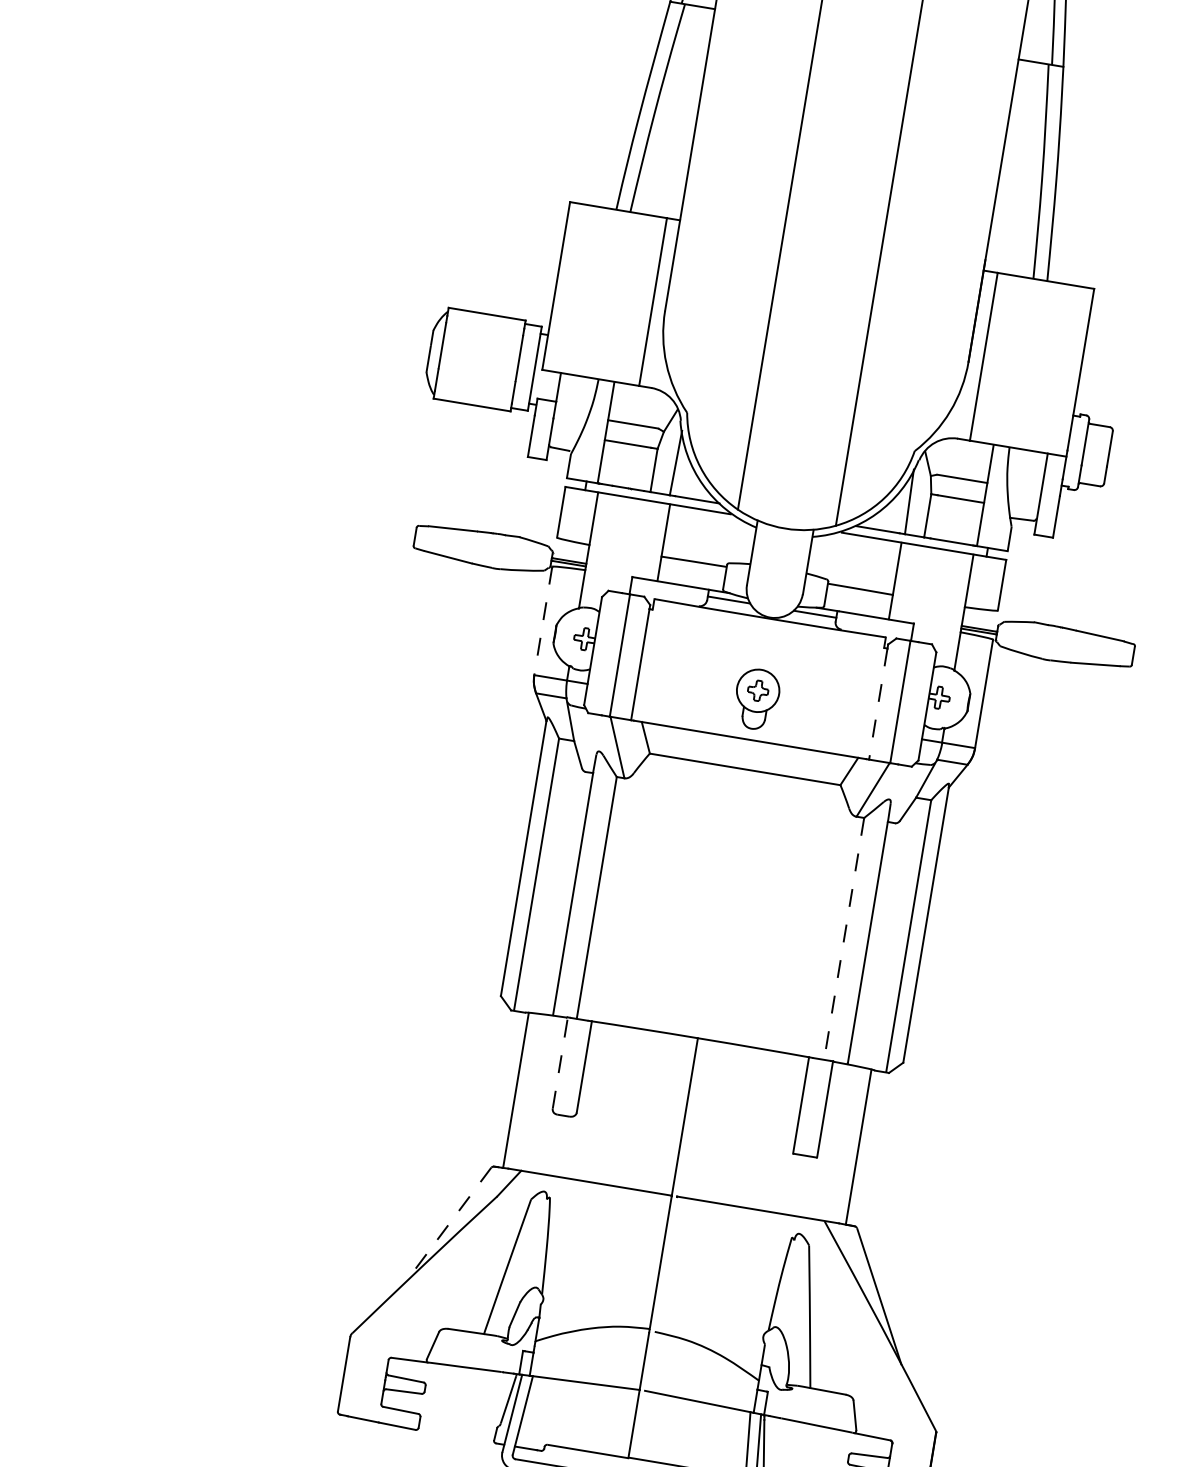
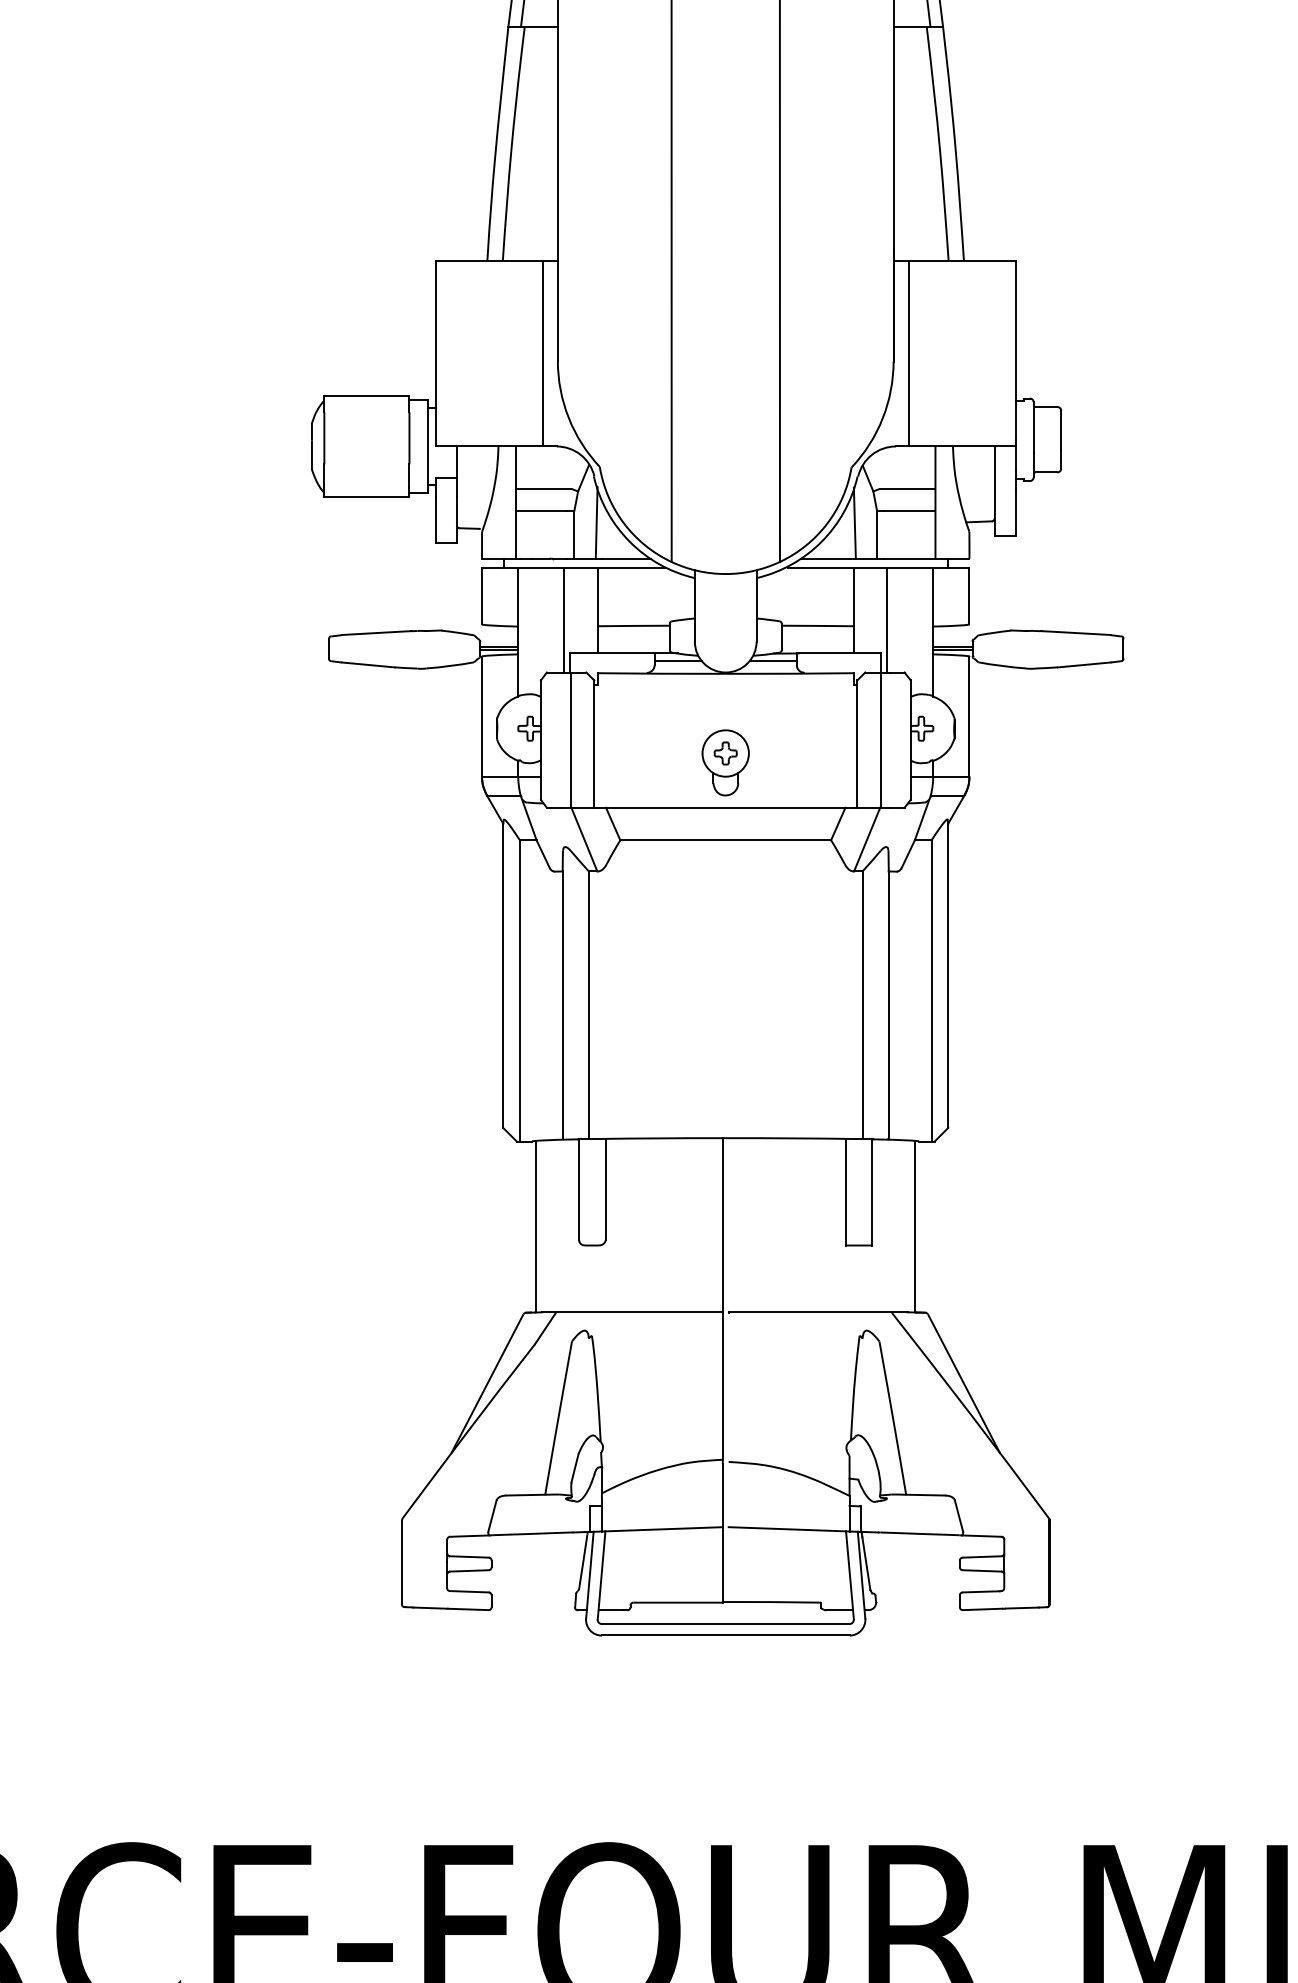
line: (632, 546) -> (564, 620), added
line: (924, 594) -> (887, 620), added
line: (543, 620) -> (482, 716), dashed -> solid
line: (878, 704) -> (857, 746), dashed -> solid
line: (844, 939) -> (862, 1005), dashed -> solid
line: (560, 1062) -> (579, 1188), dashed -> solid
line: (447, 1226) -> (486, 1385), dashed -> solid

